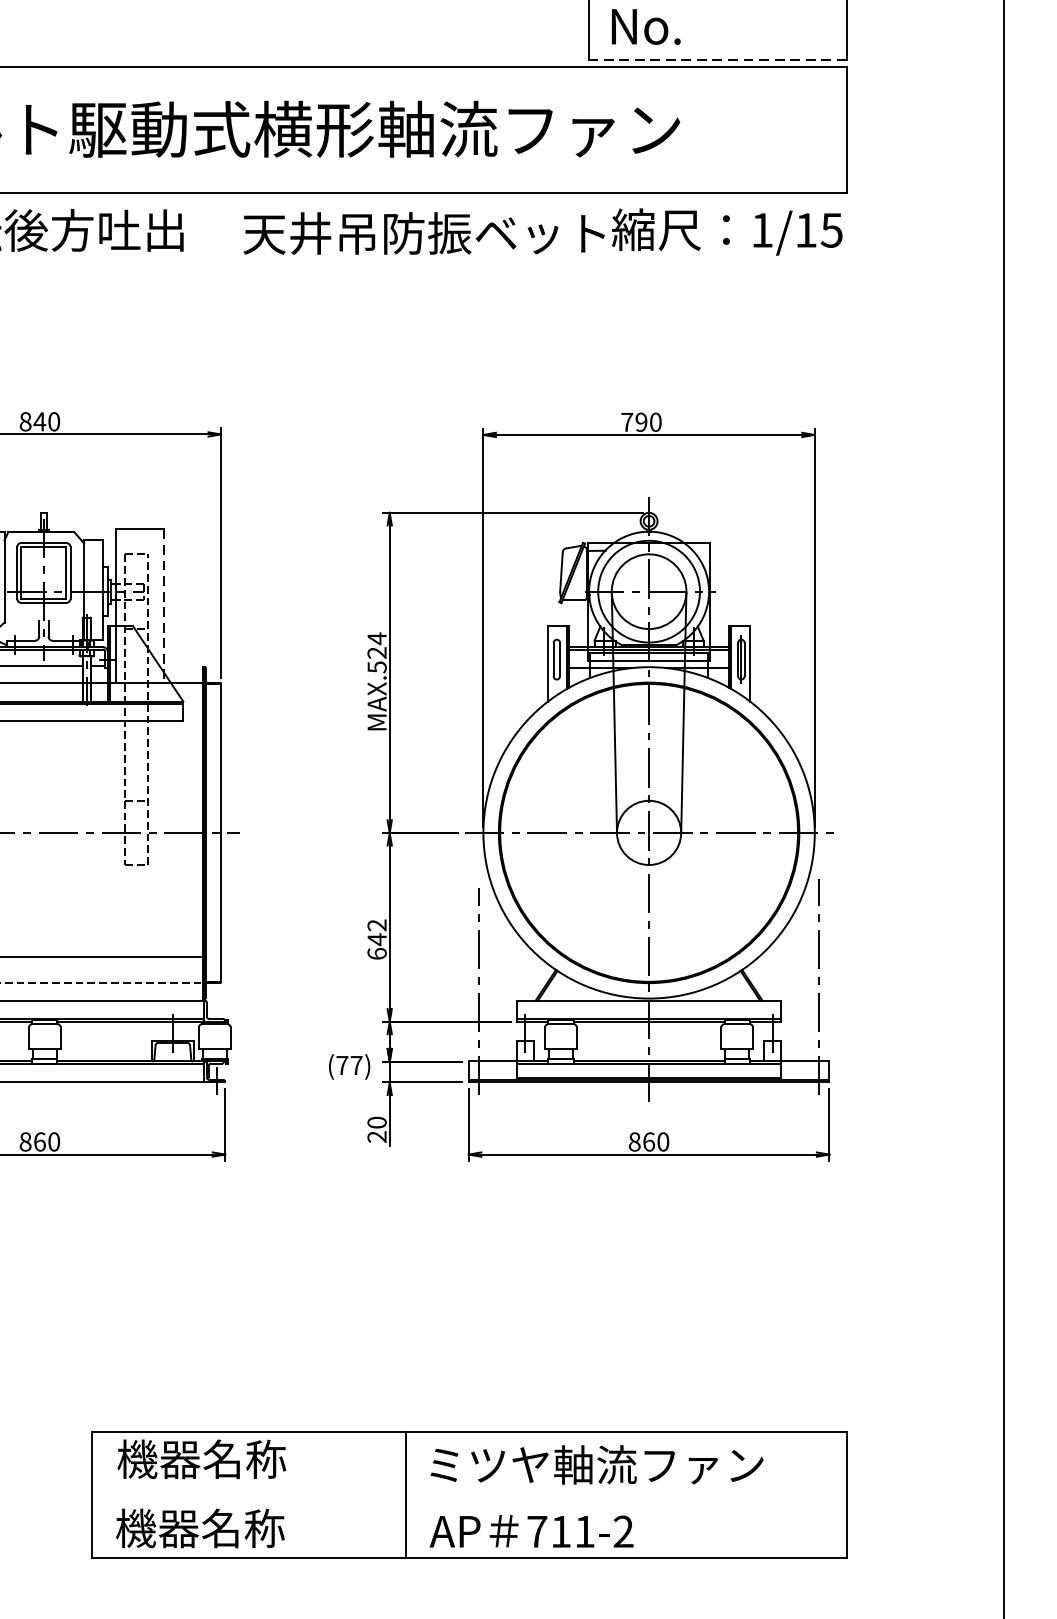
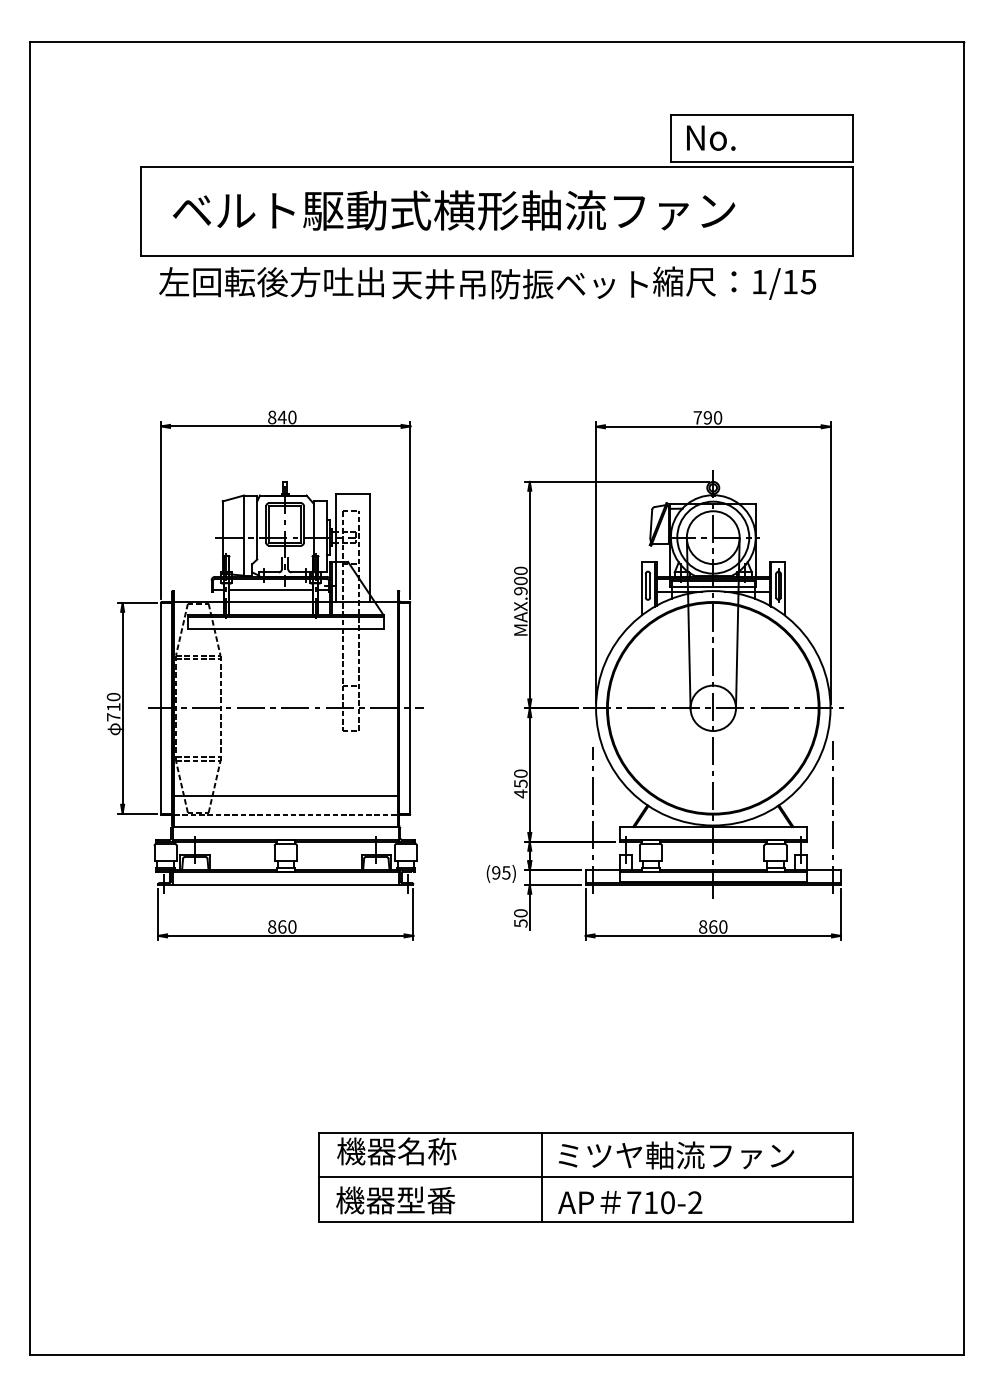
line: (717, 59) -> (761, 161), dashed -> solid
text: (543, 230) -> (604, 282), moved
line: (164, 606) -> (370, 548), dashed -> solid
text: (376, 652) -> (520, 580), MAX.524 -> MAX.900
text: (376, 939) -> (520, 783), 642 -> 450
text: (349, 1064) -> (501, 872), (77) -> (95)
text: (376, 1137) -> (520, 923), 20 -> 50
line: (468, 1496) -> (585, 1177), added
text: (243, 1528) -> (426, 1200), 機器名称 -> 機器型番
text: (584, 1531) -> (667, 1202), 711-2 -> 710-2

